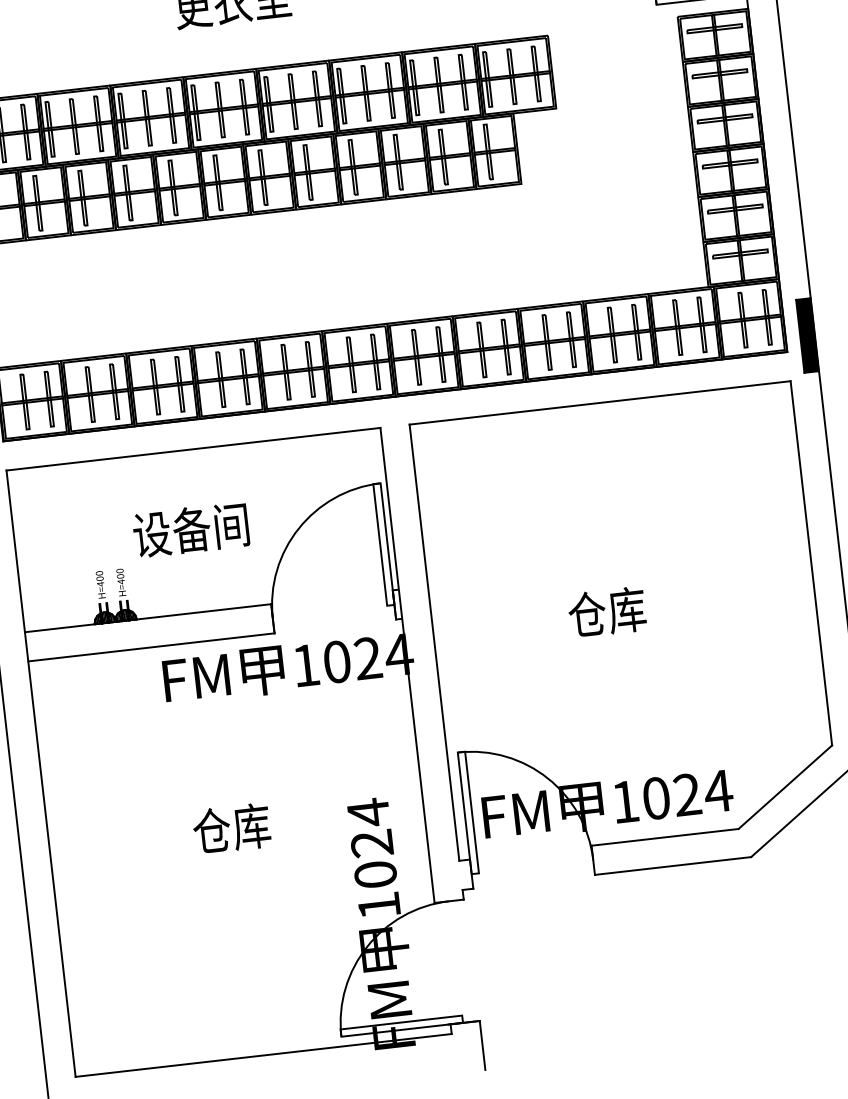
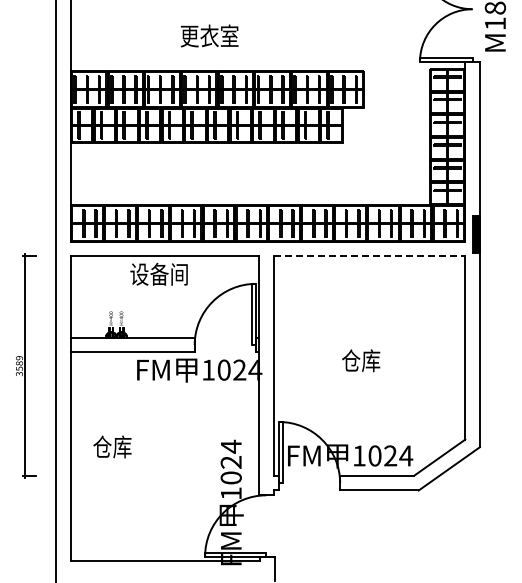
line: (600, 403) -> (369, 256), solid -> dashed
text: (189, 528) -> (158, 273), moved
text: (231, 827) -> (112, 446), moved

